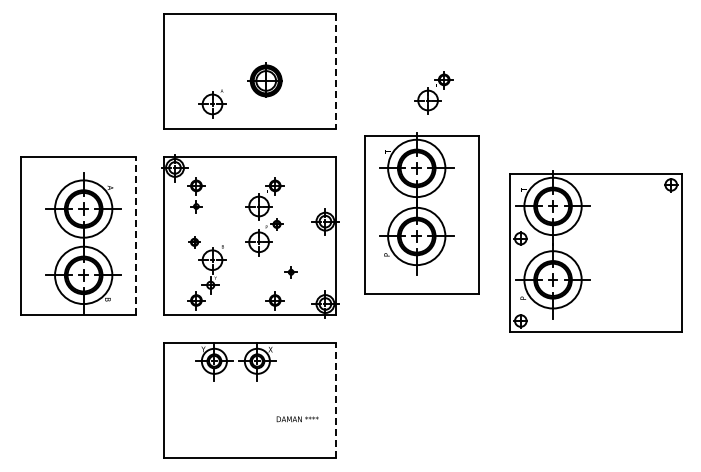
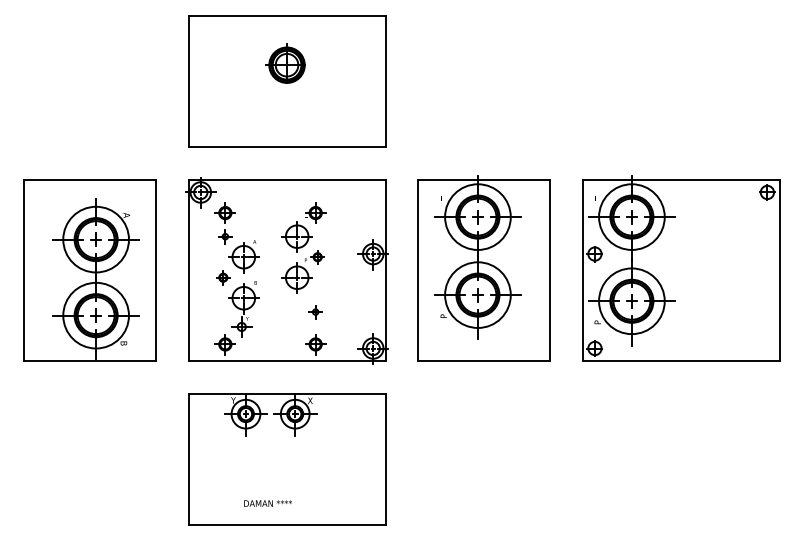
line: (336, 71) -> (385, 81), dashed -> solid
part: (264, 79) -> (285, 63), moved
part: (433, 92) -> (497, 105), removed
part: (212, 103) -> (243, 256), moved
part: (421, 213) -> (483, 268), moved
line: (135, 235) -> (155, 269), dashed -> solid
part: (595, 251) -> (680, 268), moved
part: (290, 272) -> (314, 312), moved
line: (336, 400) -> (385, 459), dashed -> solid
text: (297, 419) -> (267, 503), moved

